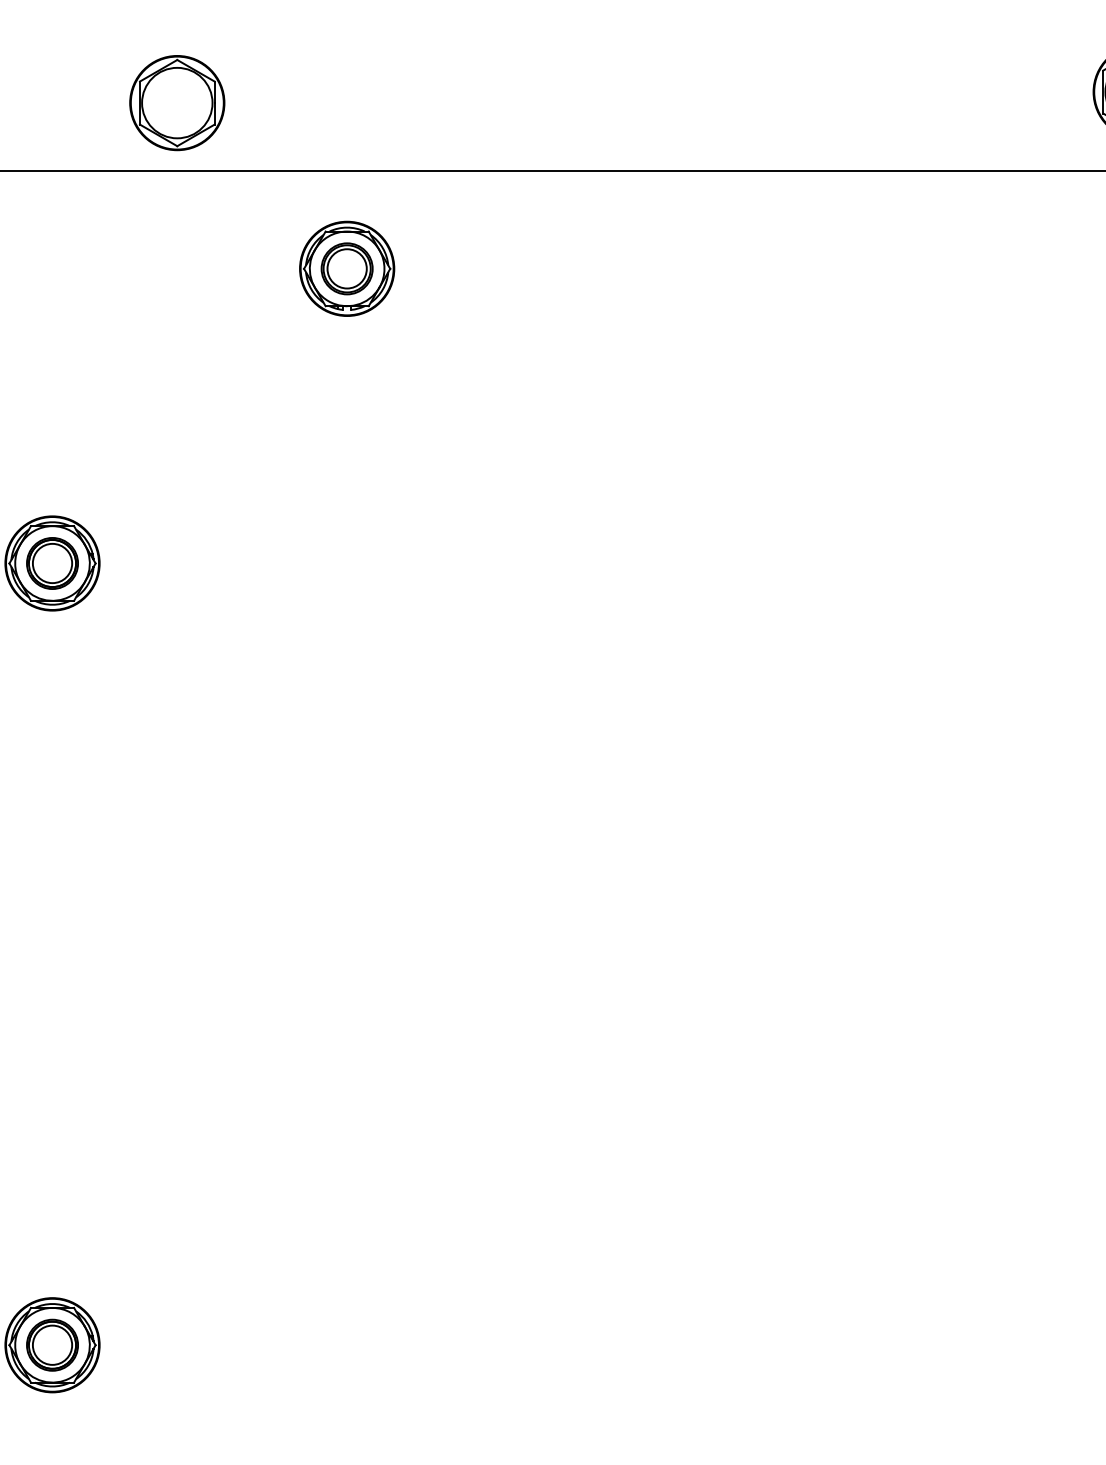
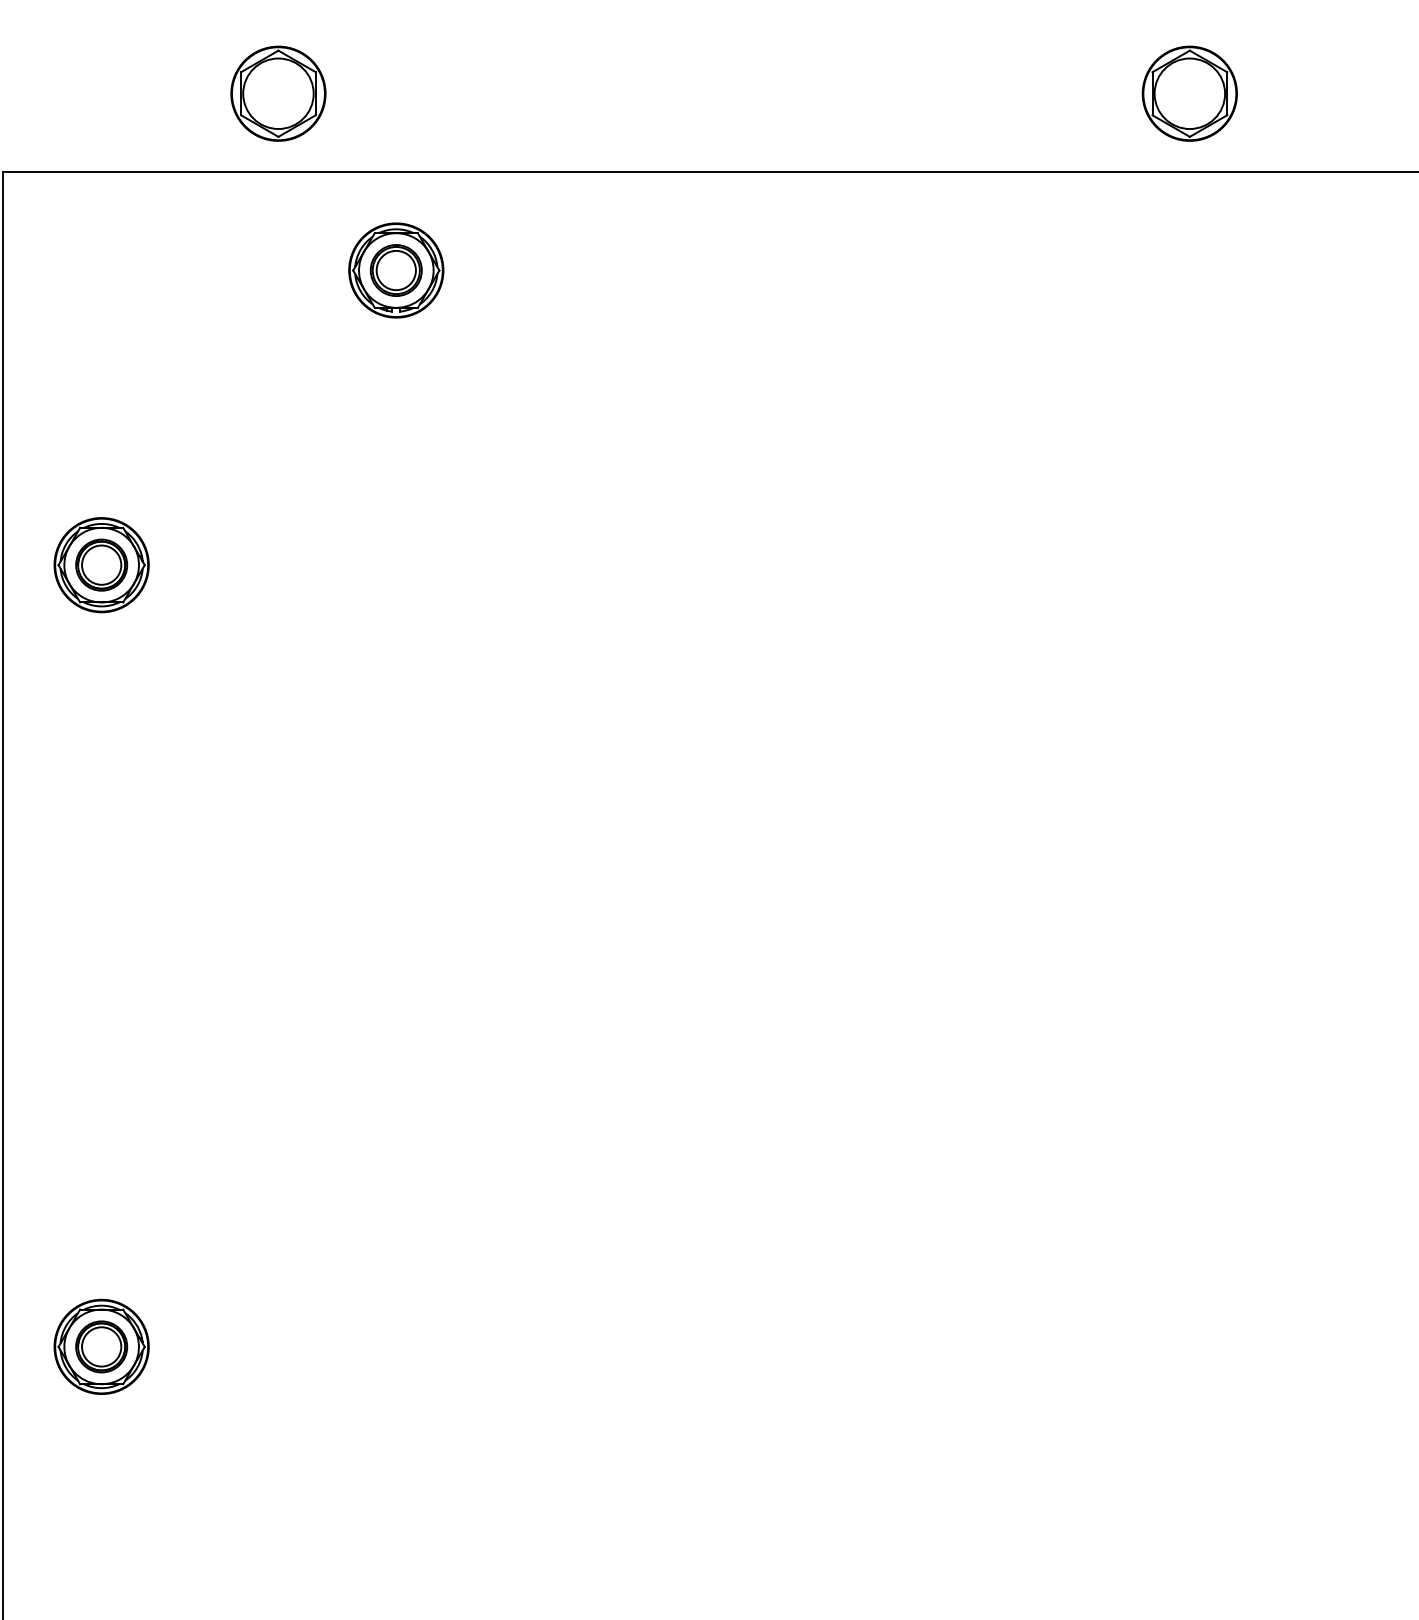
part: (177, 102) -> (278, 93), moved

